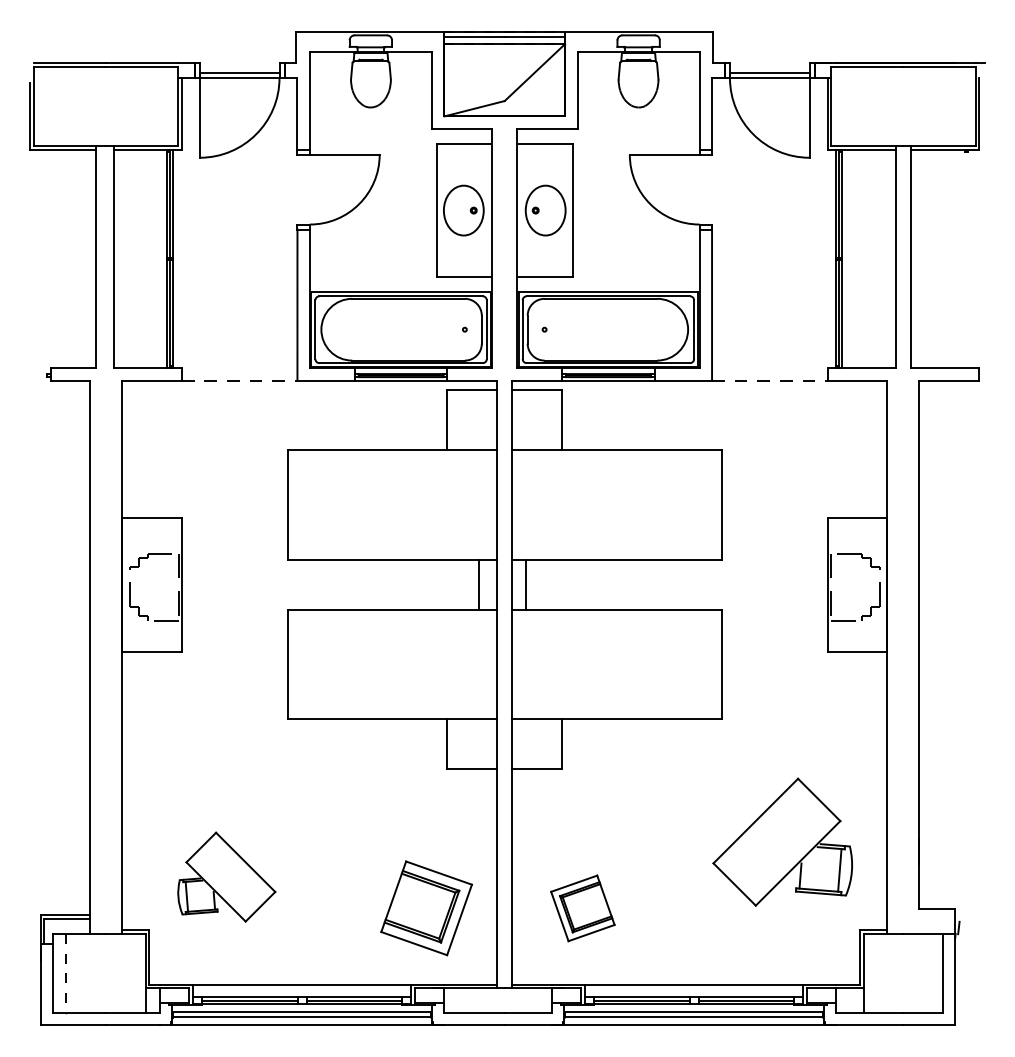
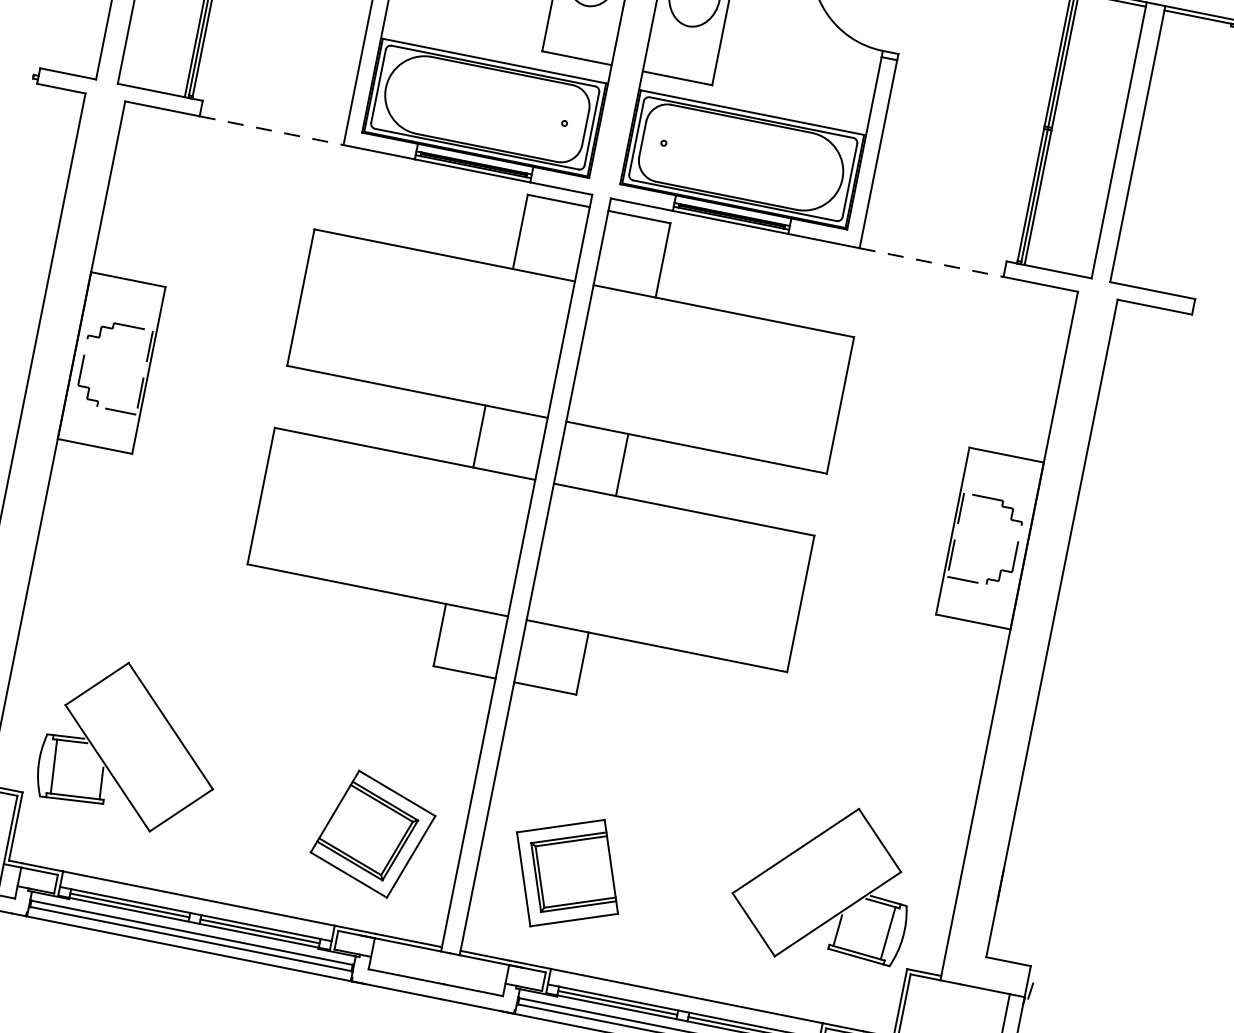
line: (479, 584) -> (479, 436), moved
line: (526, 584) -> (622, 464), moved
part: (782, 841) -> (823, 883), moved
part: (226, 876) -> (131, 744), size x1.43
part: (582, 908) -> (567, 873), size x1.43

